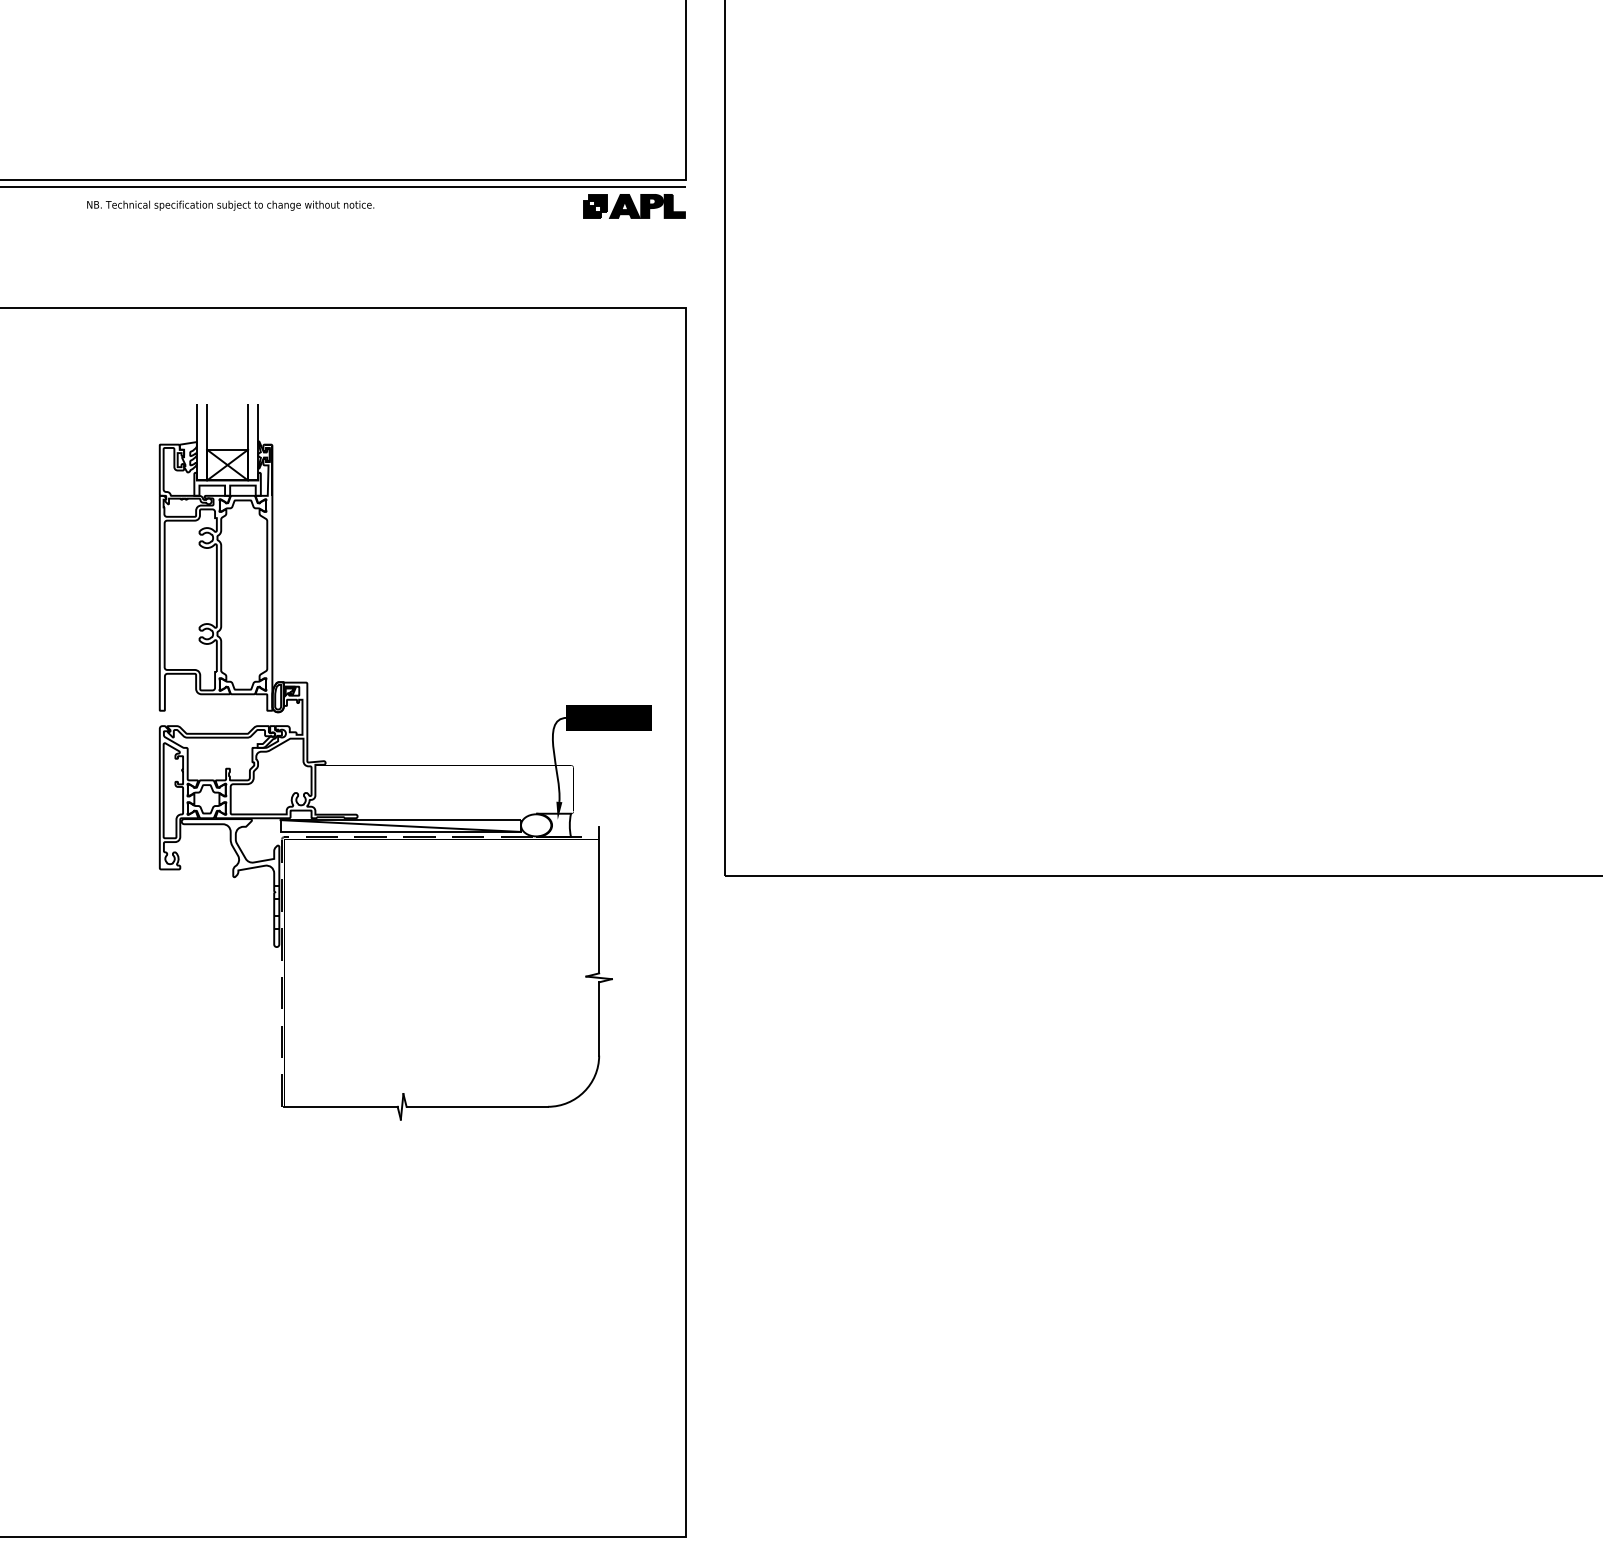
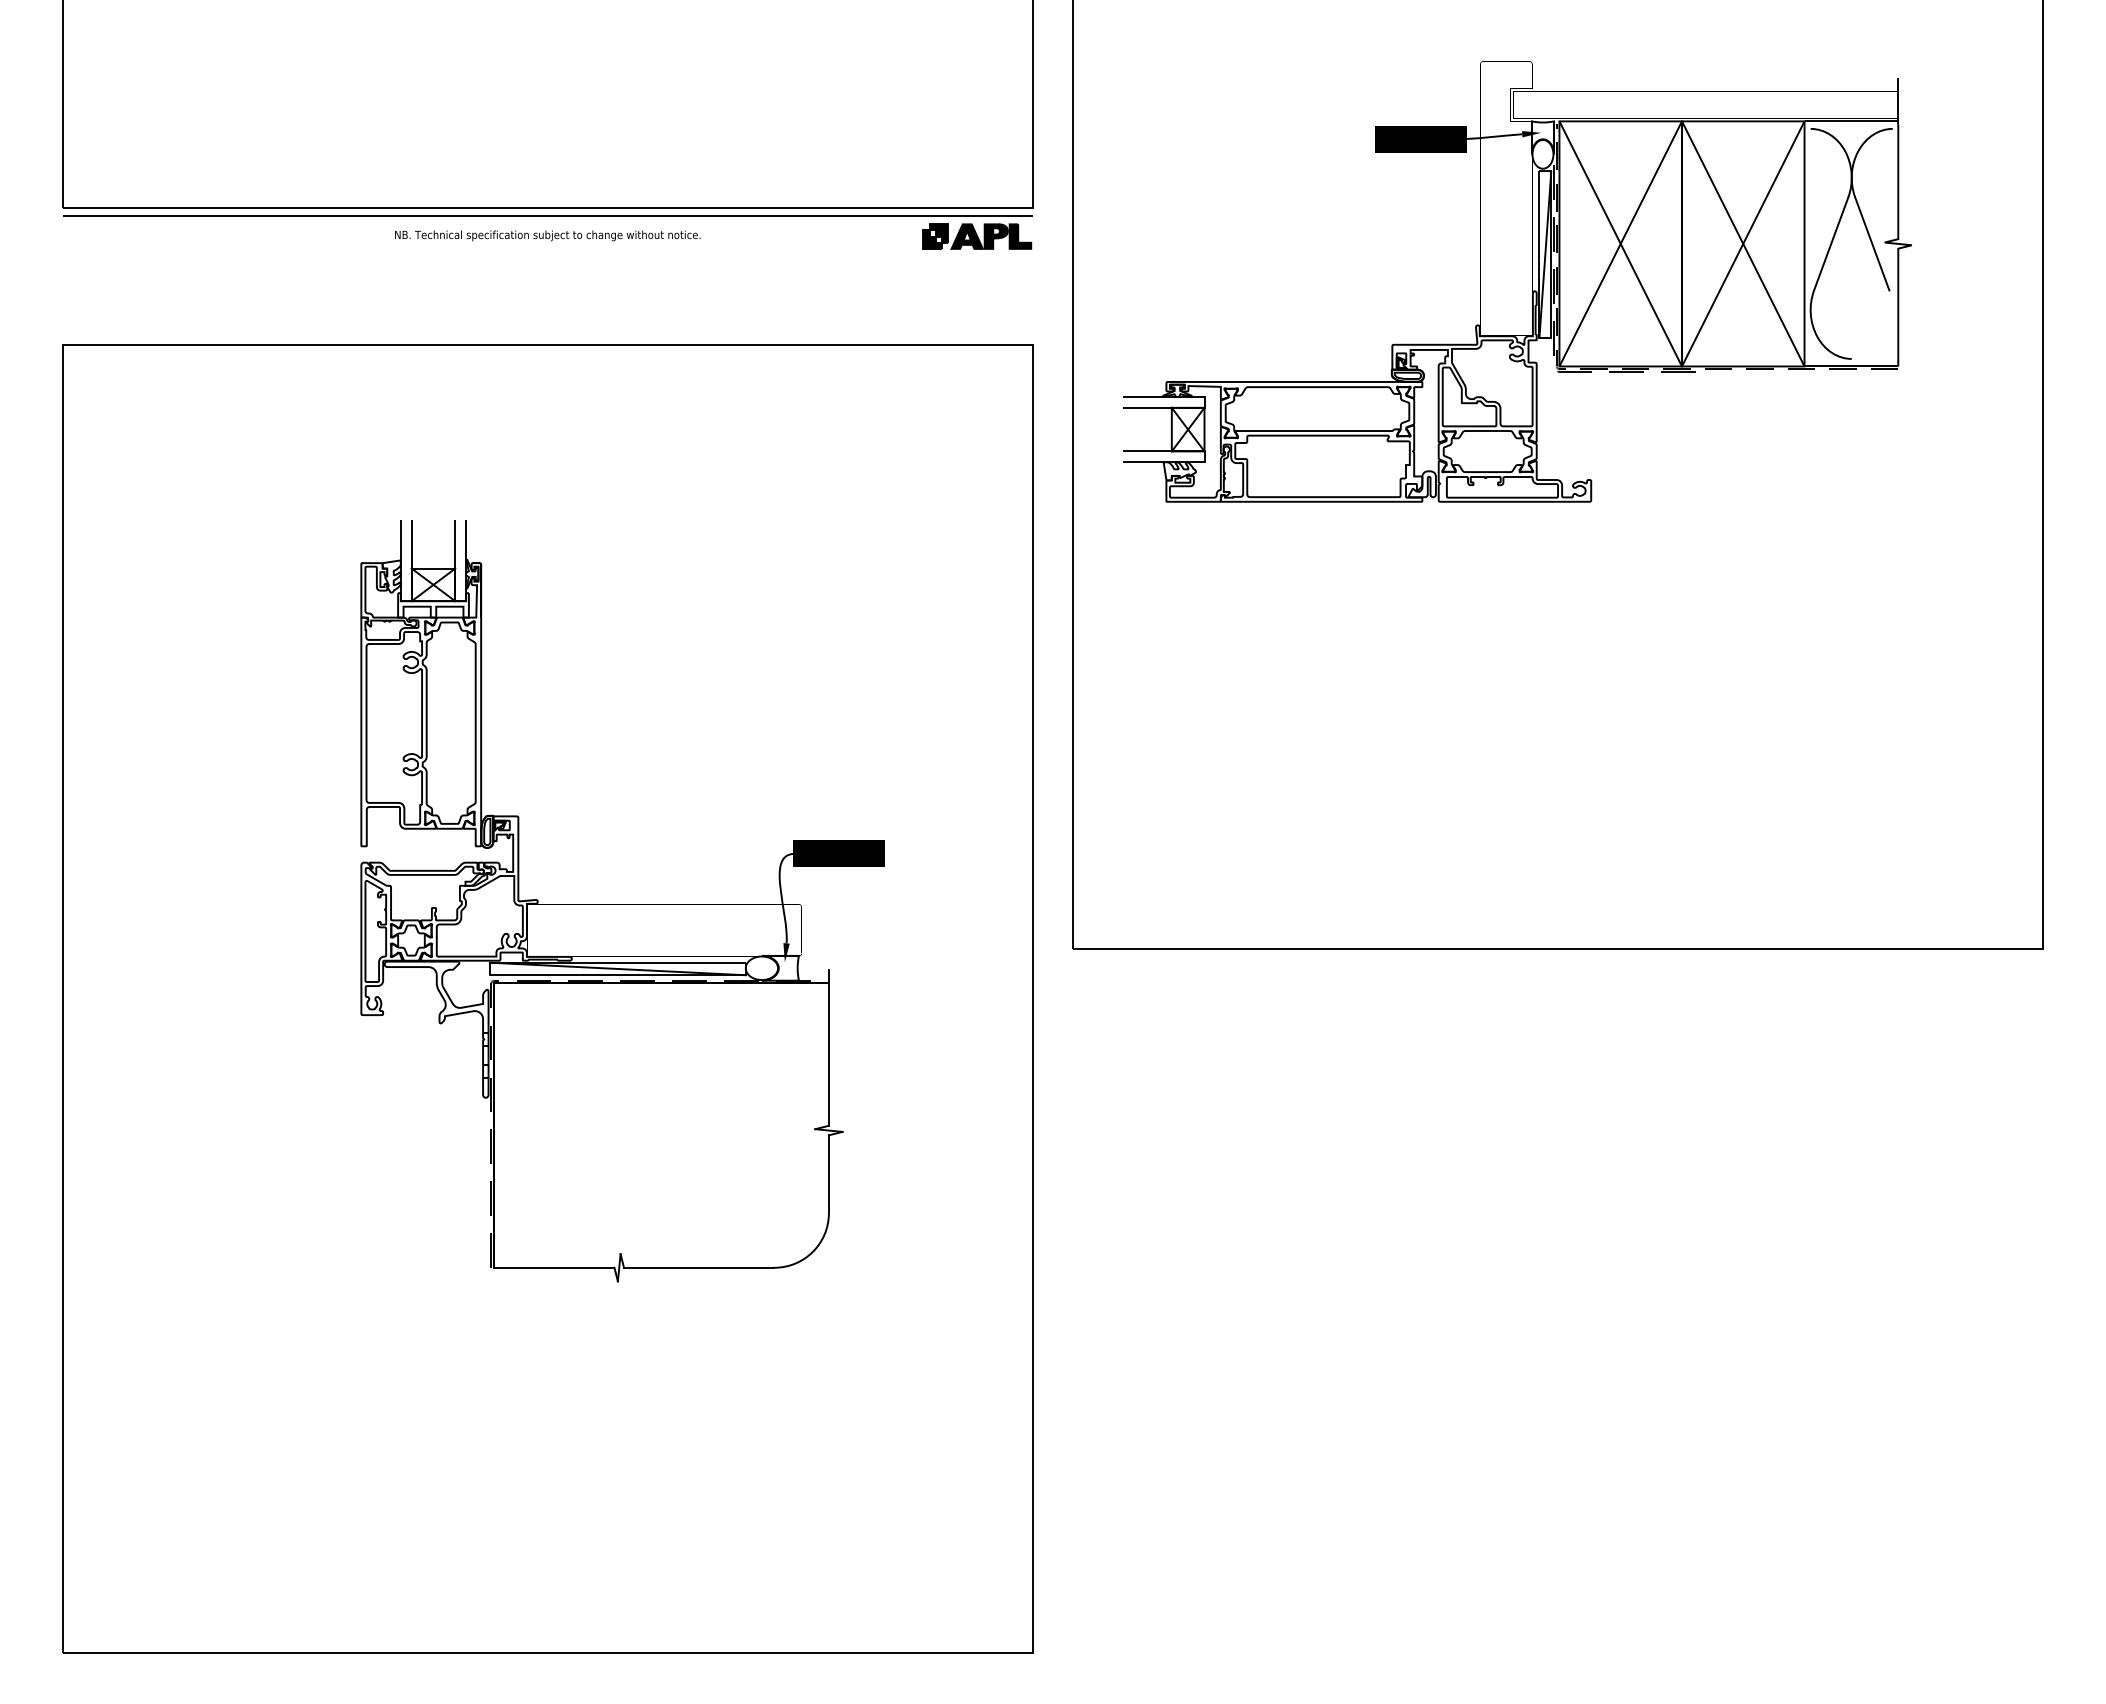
part: (1141, 248) -> (1517, 281), added
part: (405, 762) -> (622, 901), moved

